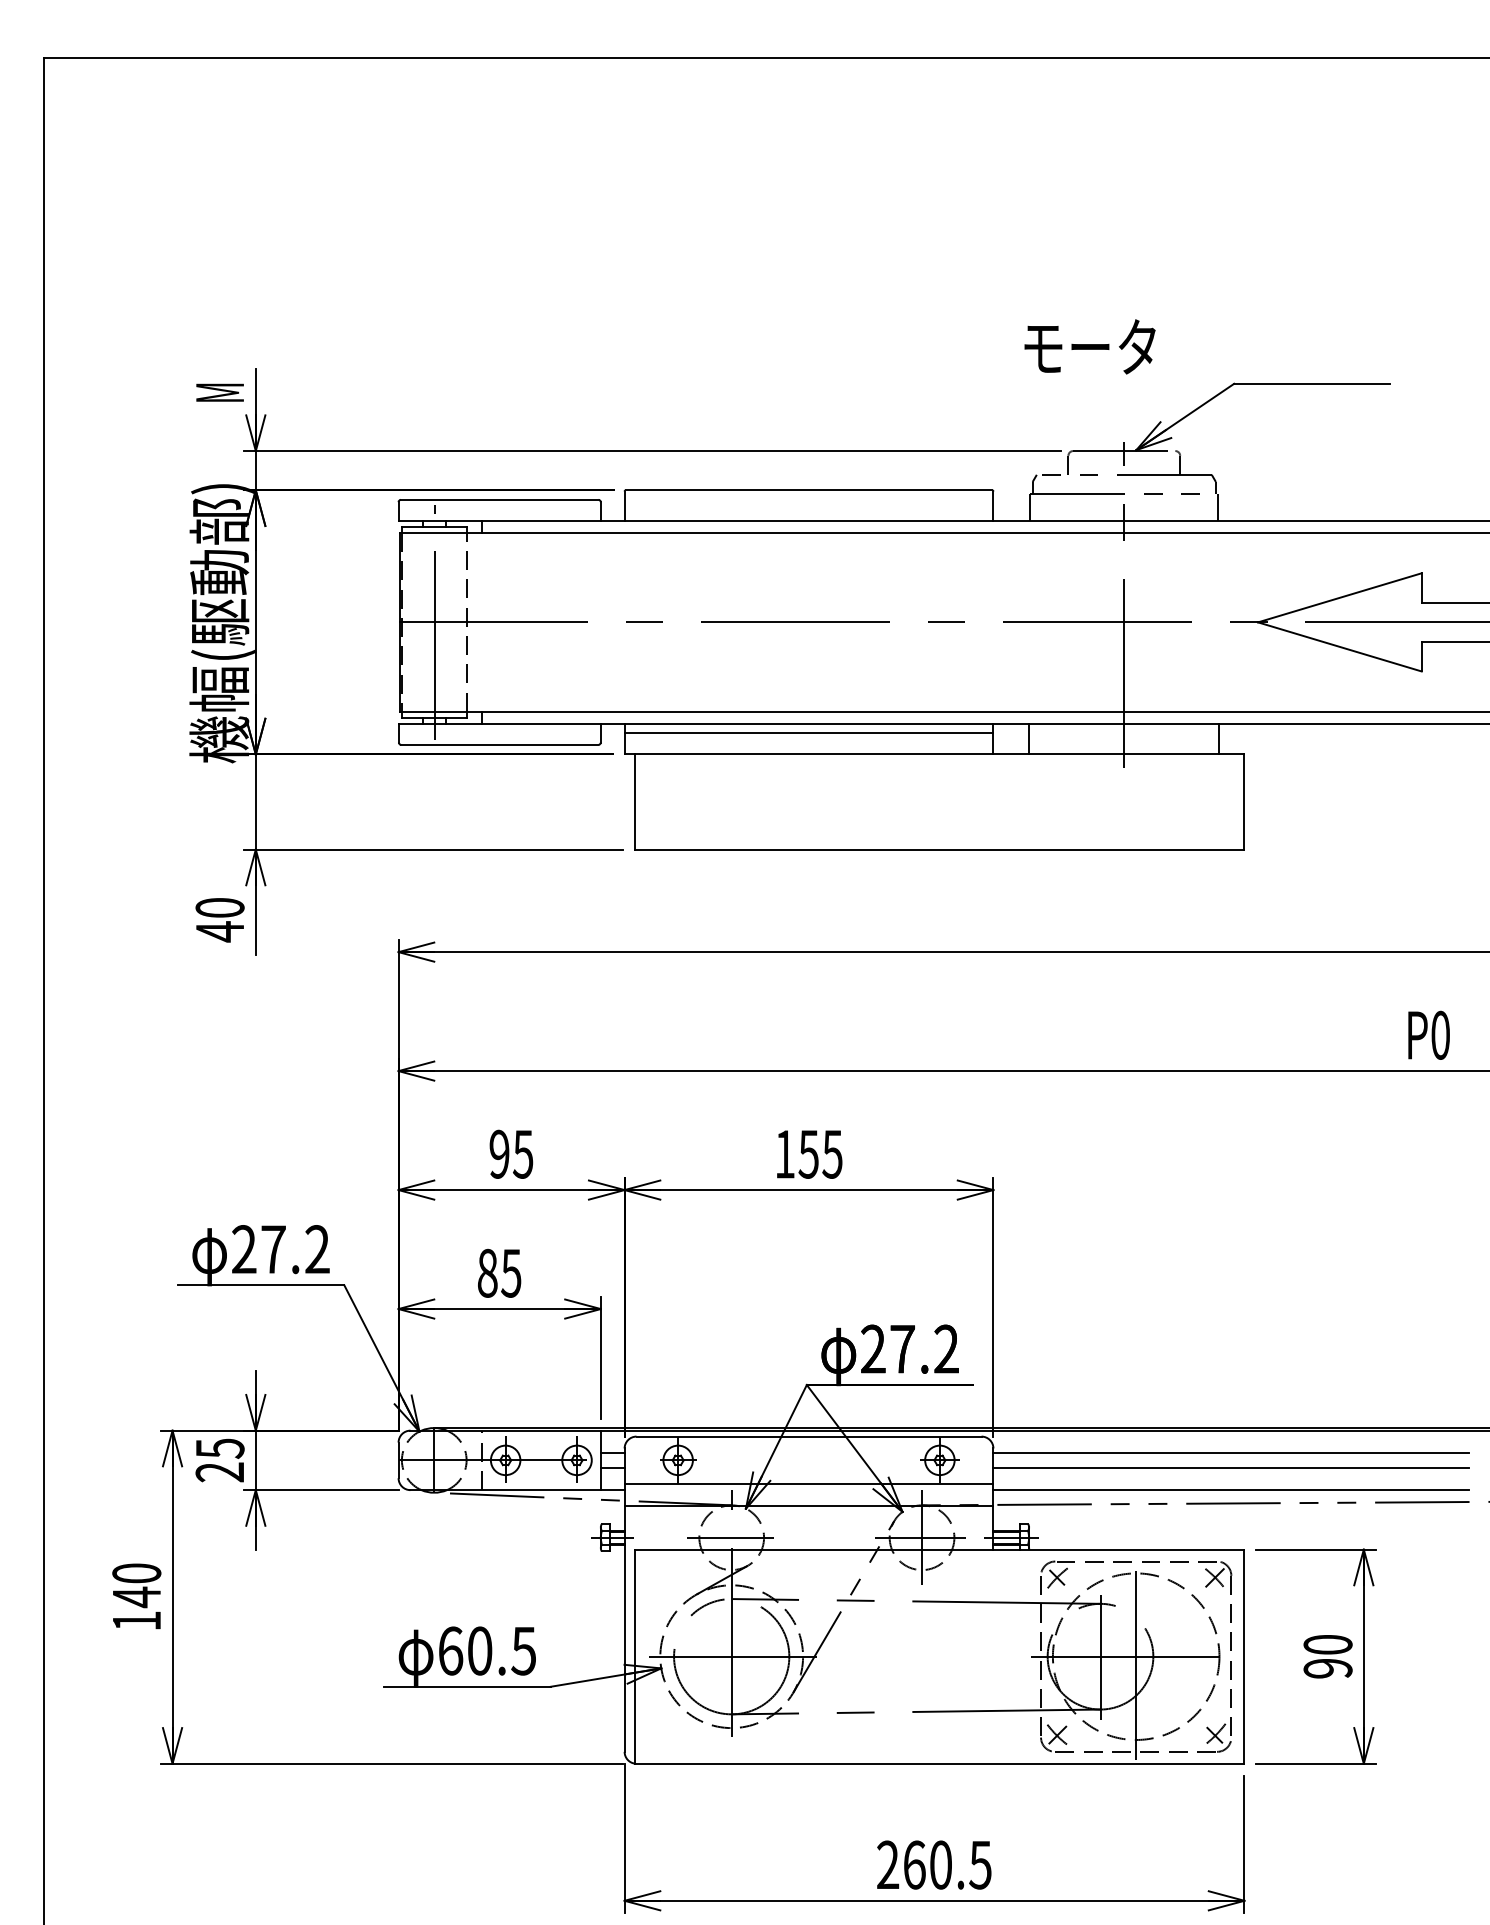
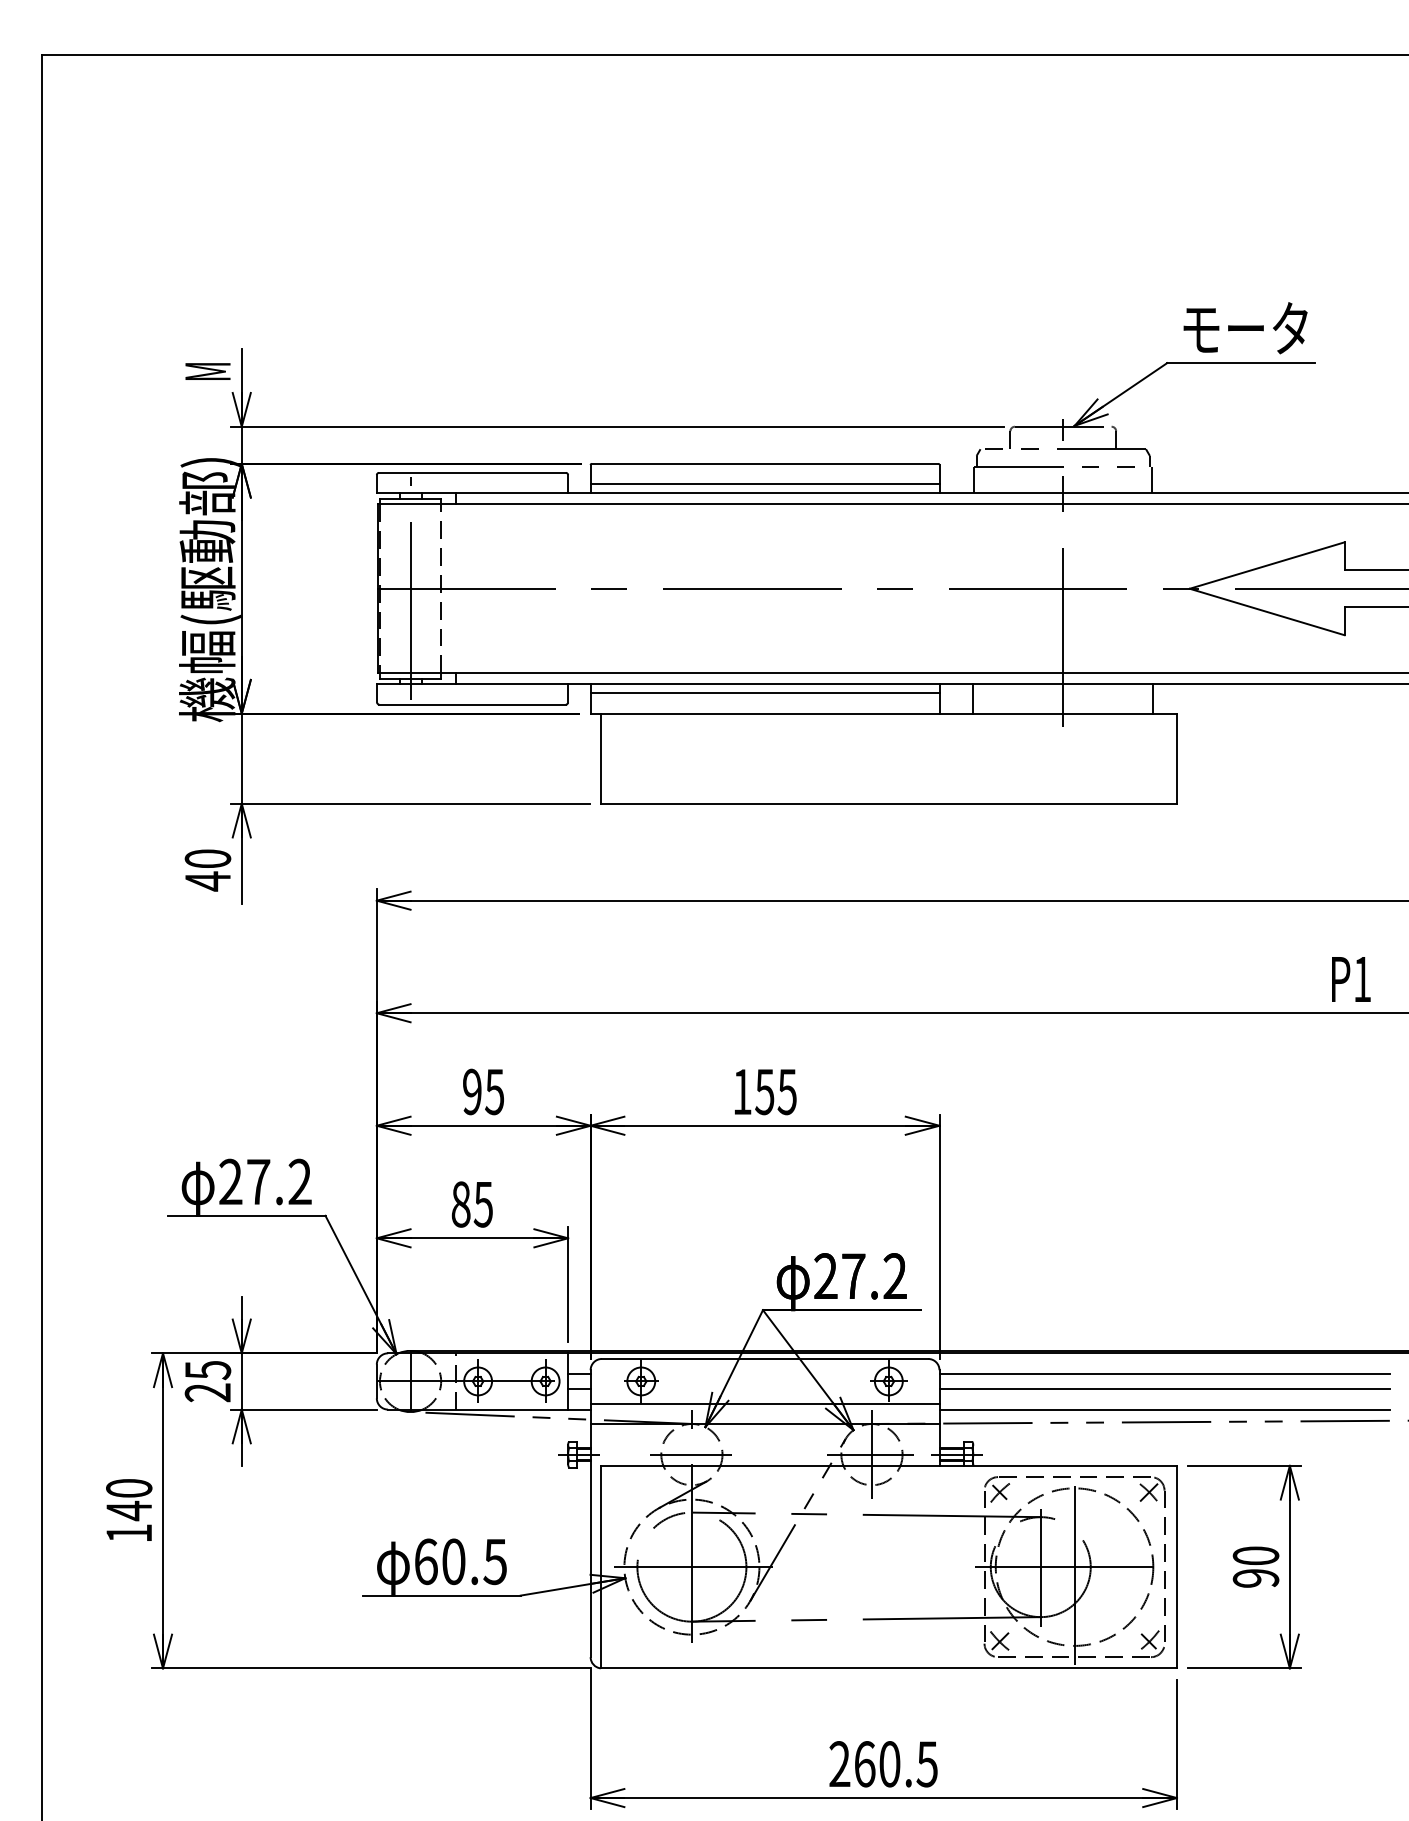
text: (1089, 346) -> (1245, 327), moved
line: (808, 511) -> (764, 483), added
text: (1440, 1034) -> (1362, 978), P0 -> P1

